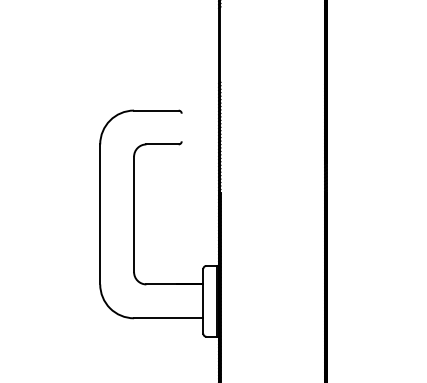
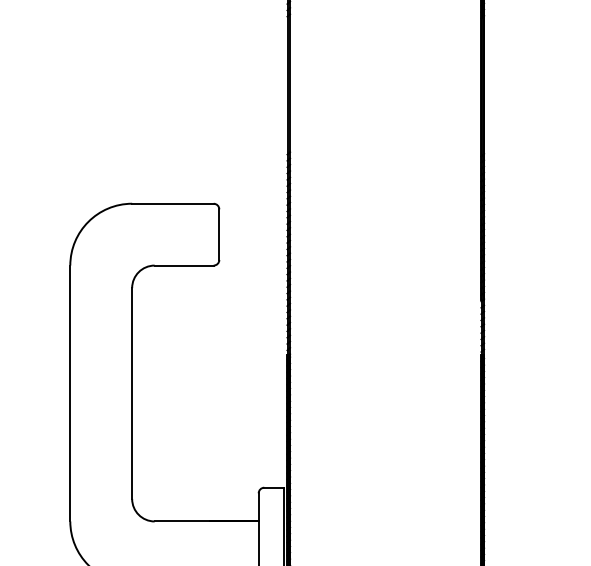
line: (181, 127) -> (218, 234), added

